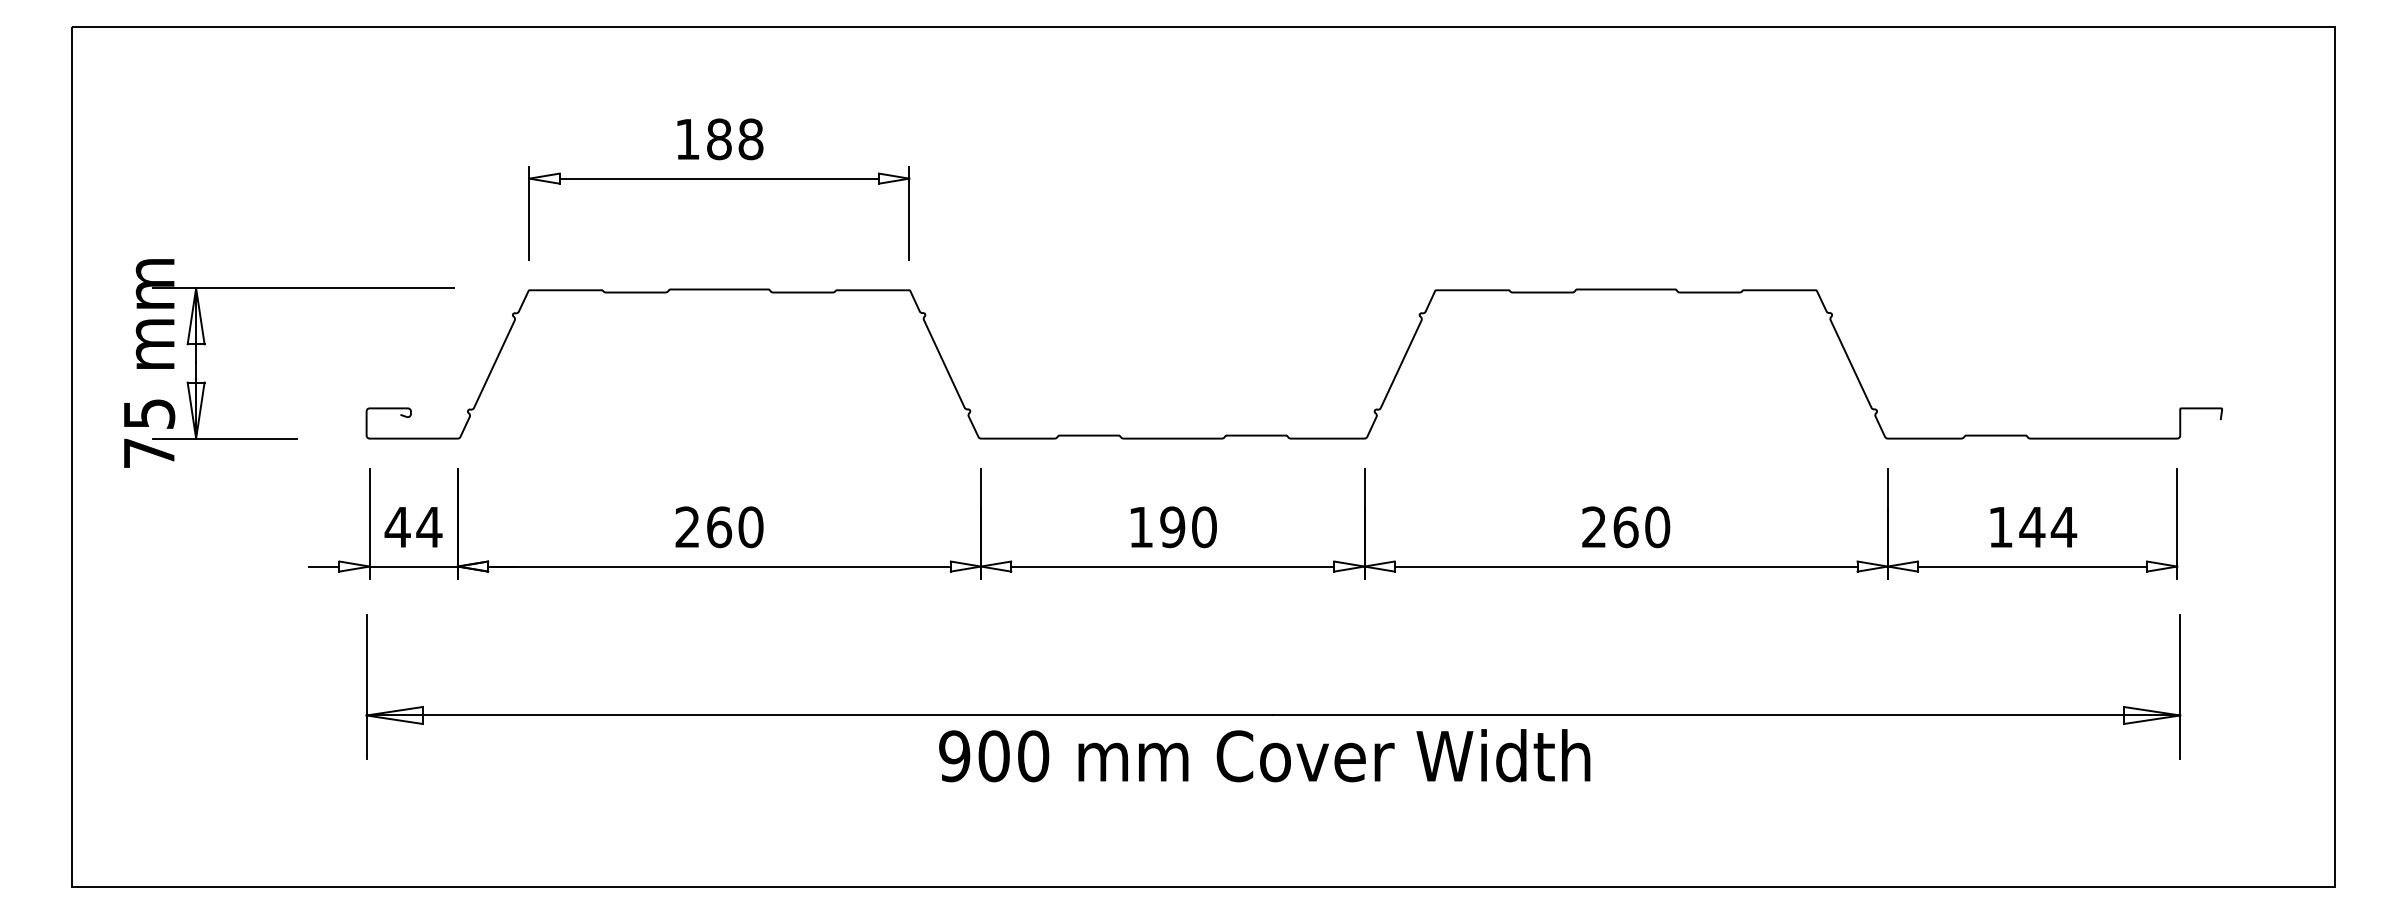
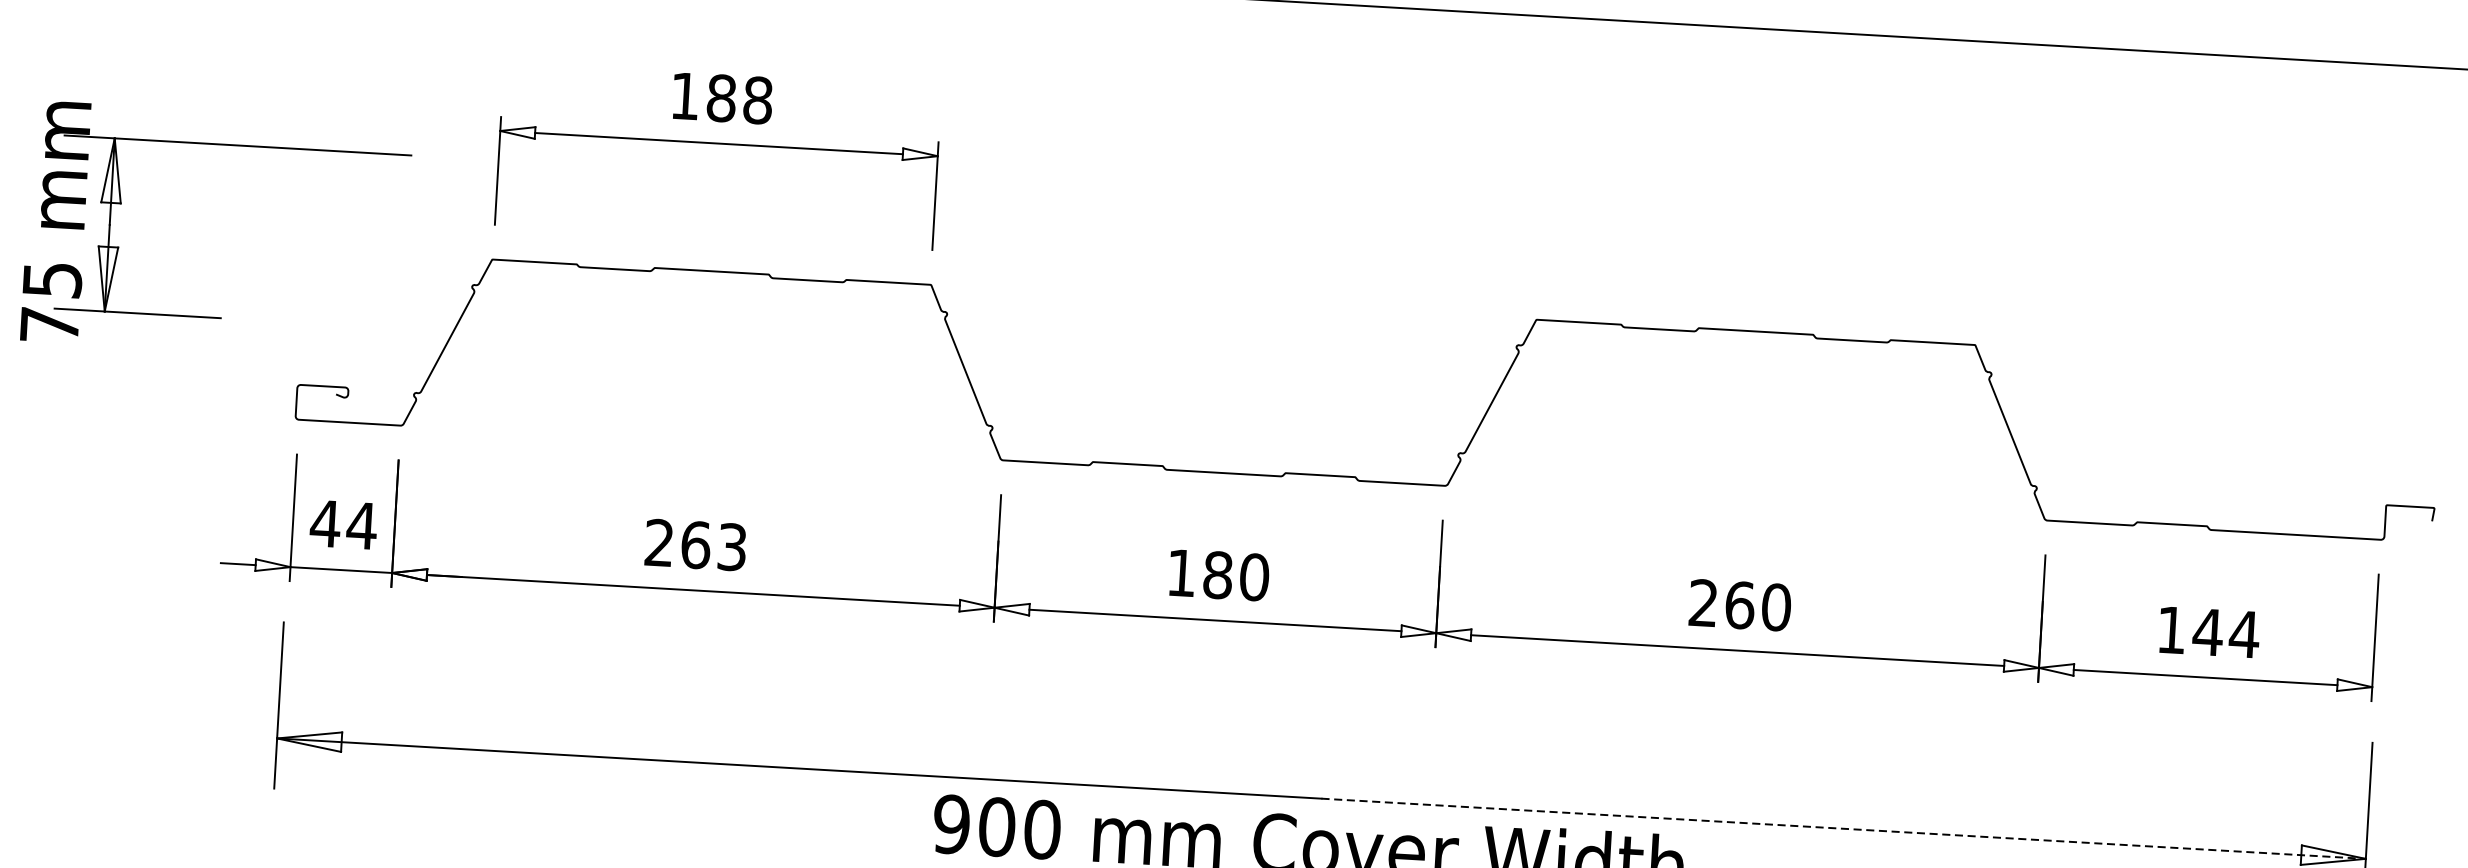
part: (289, 288) -> (222, 144), moved
text: (750, 527) -> (731, 547), 260 -> 263
text: (1172, 527) -> (1217, 575), 190 -> 180
line: (1727, 715) -> (1844, 828), solid -> dashed

